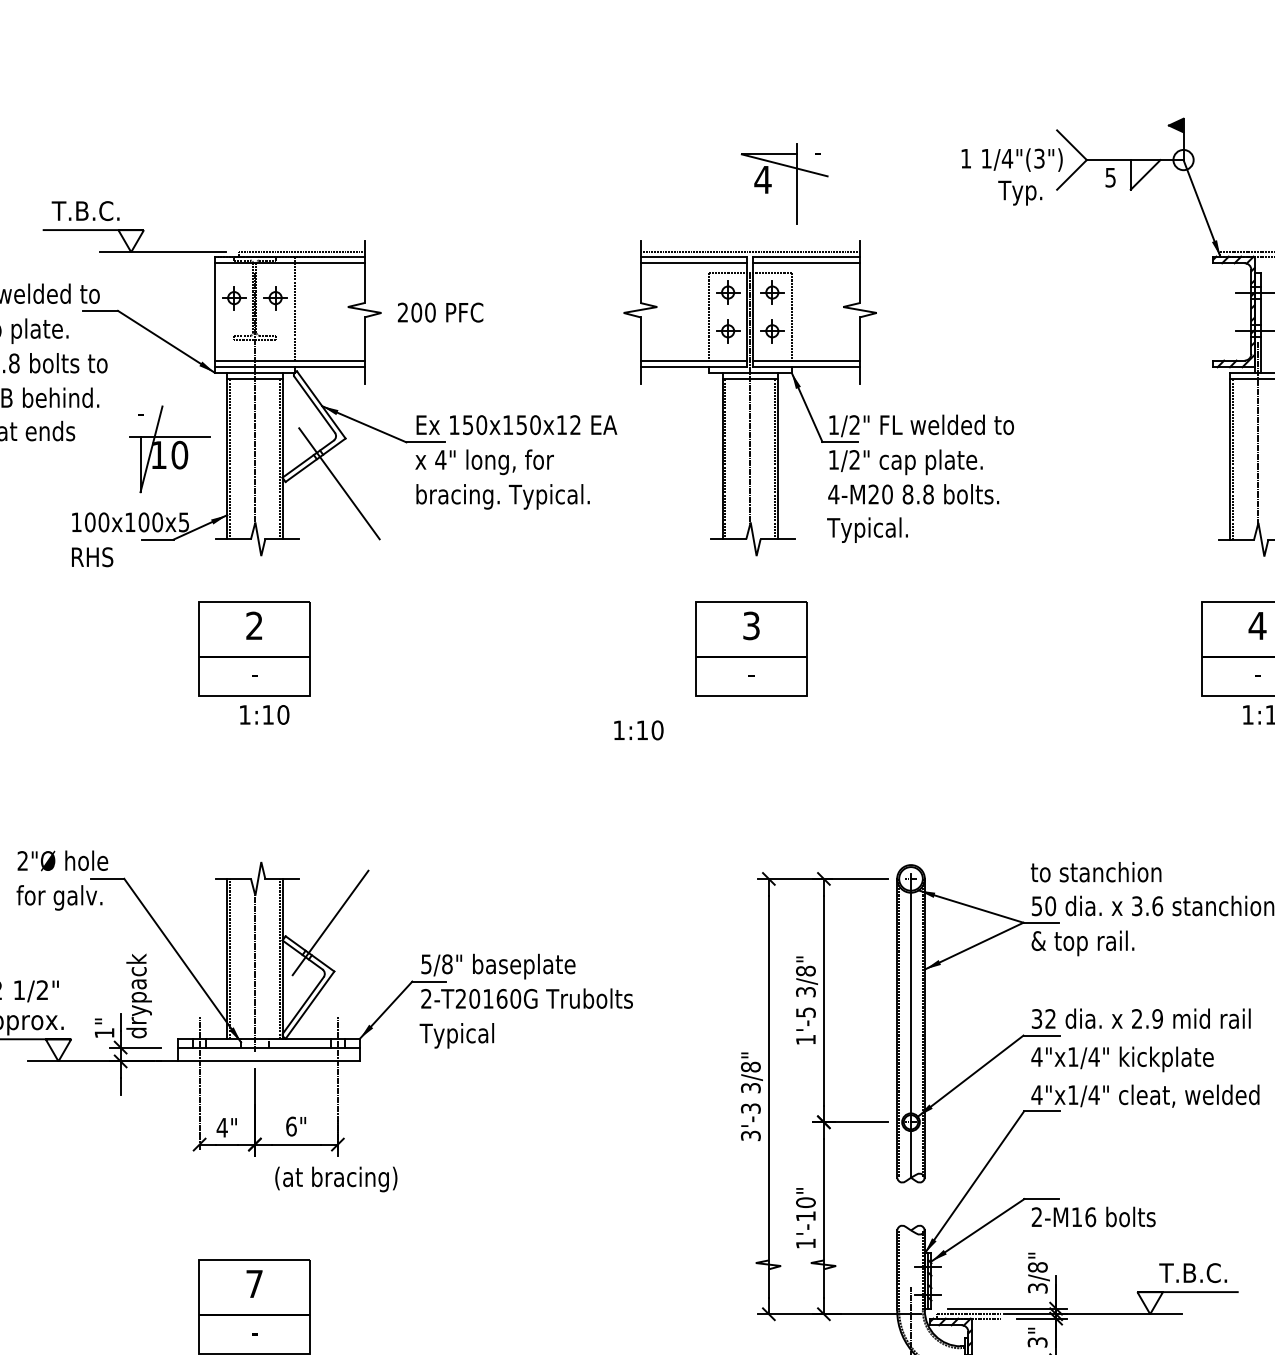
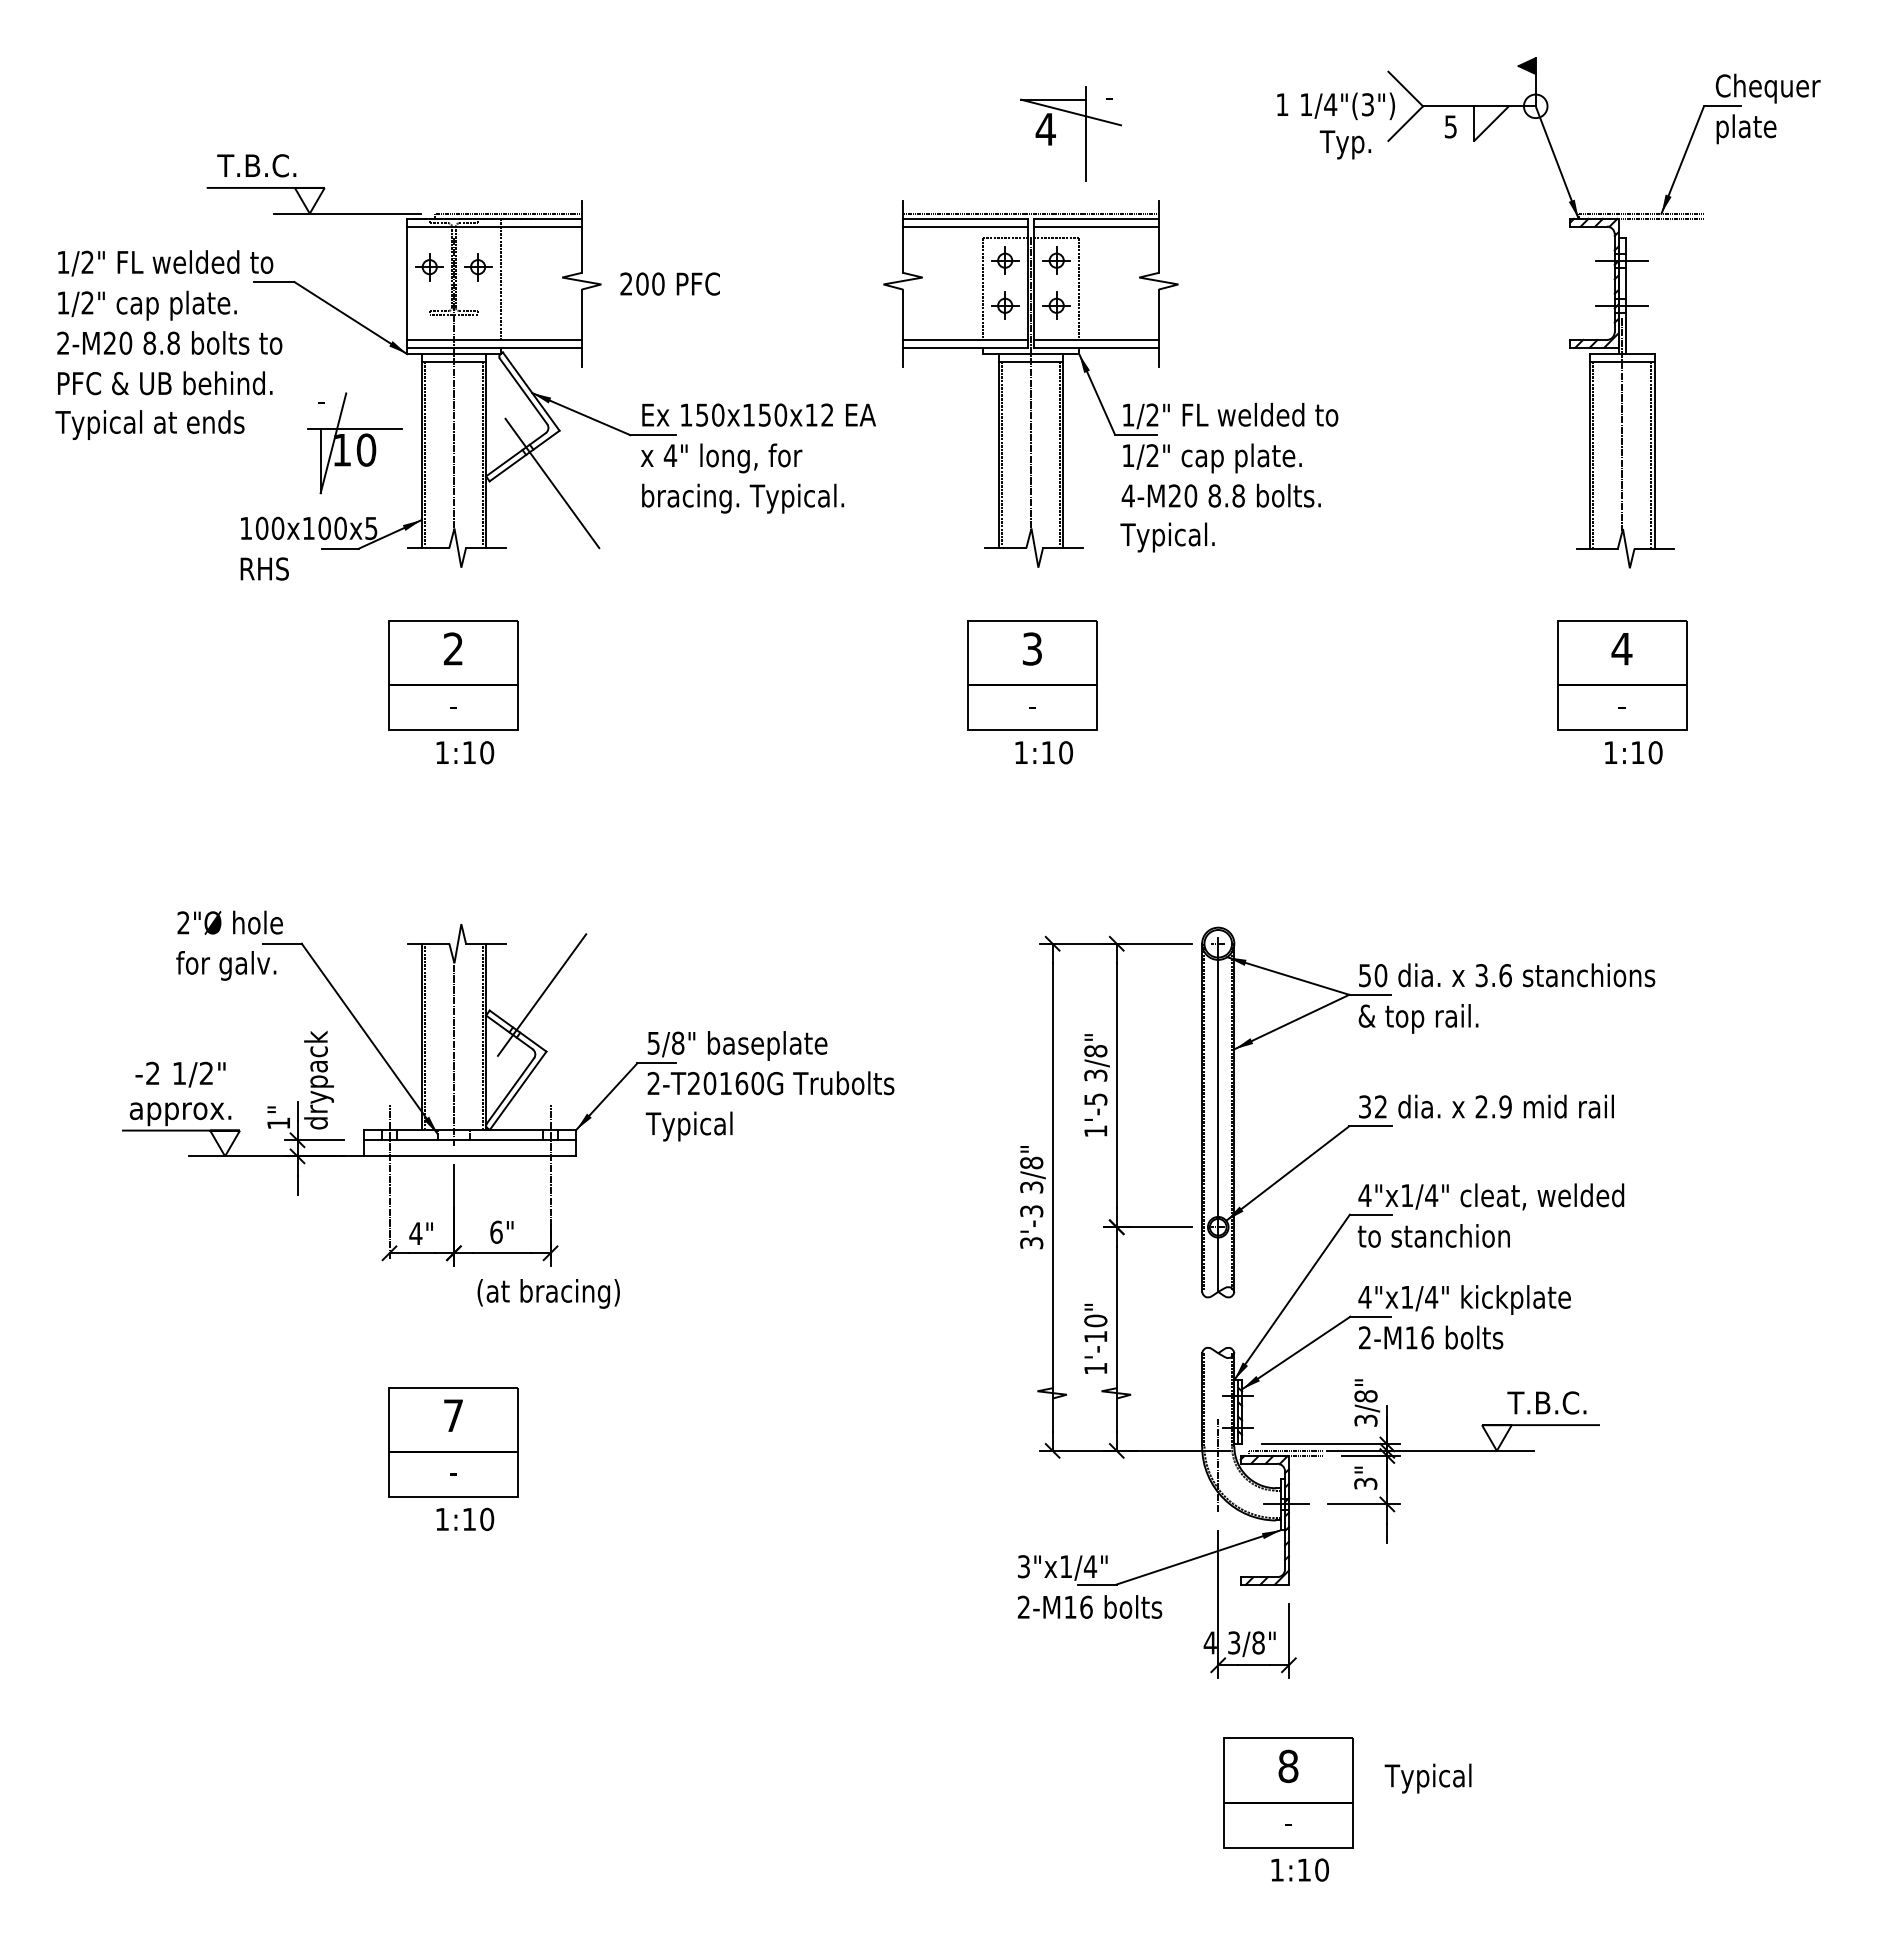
text: (638, 730) -> (1043, 752), moved
text: (1095, 871) -> (1433, 1235), moved
text: (1122, 1058) -> (1464, 1299), moved

